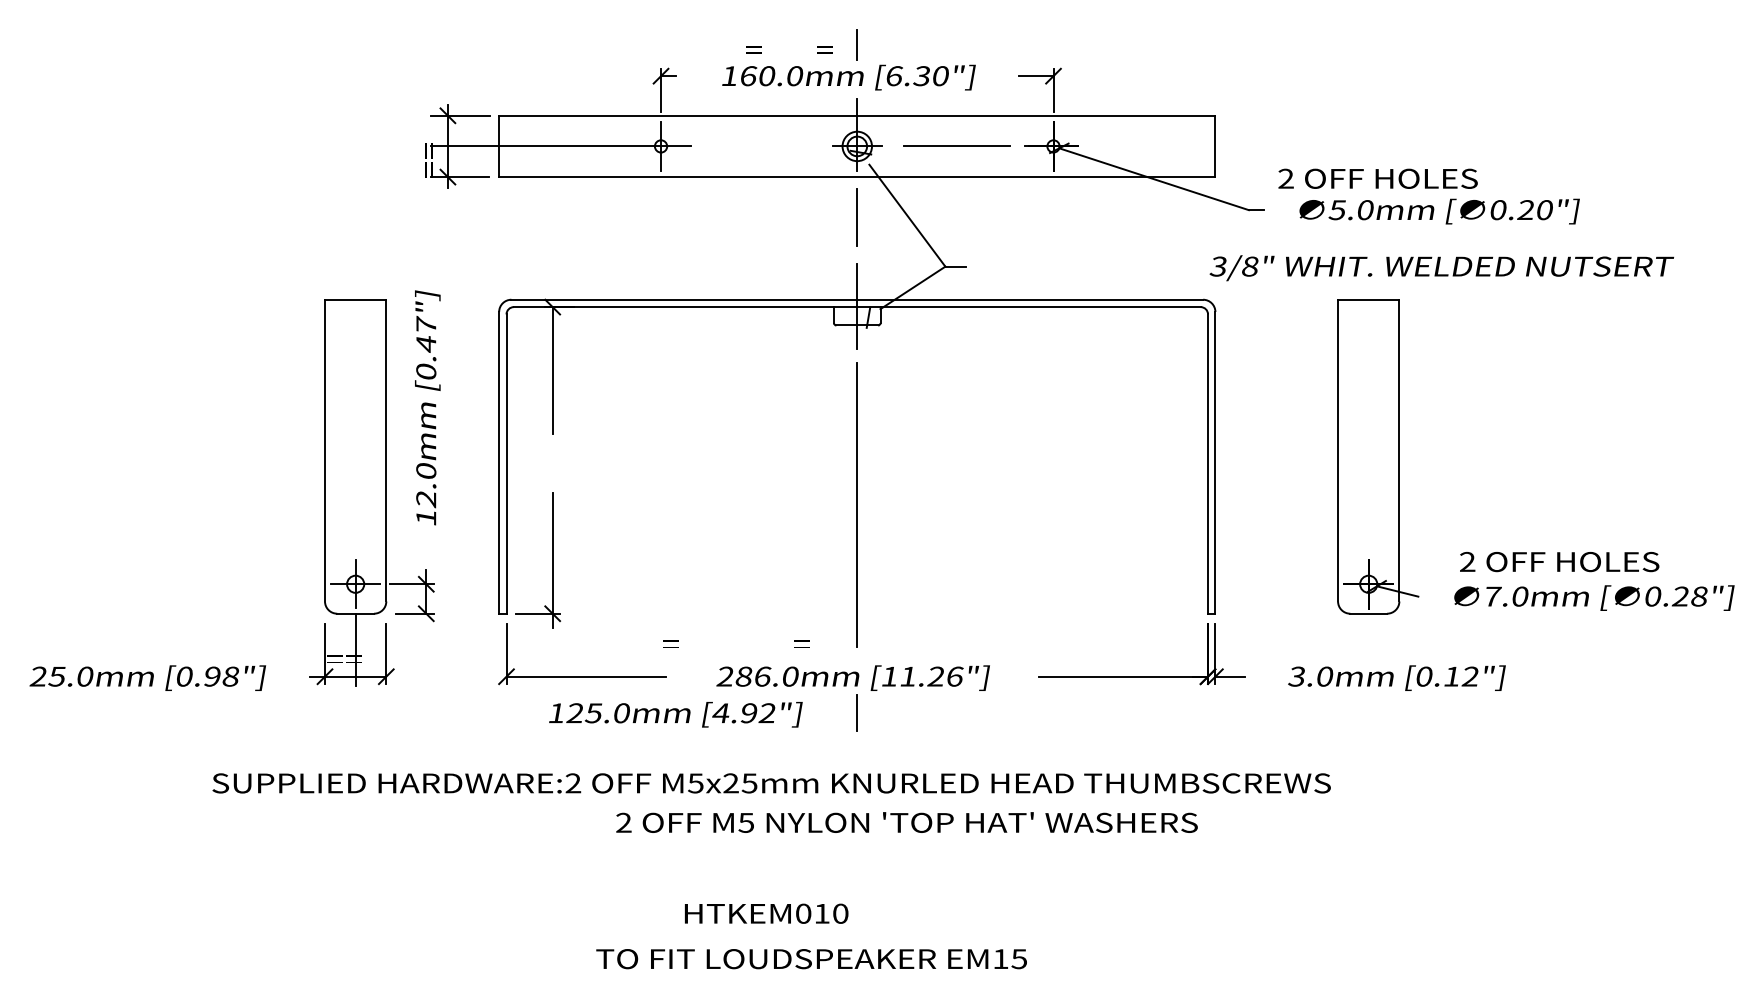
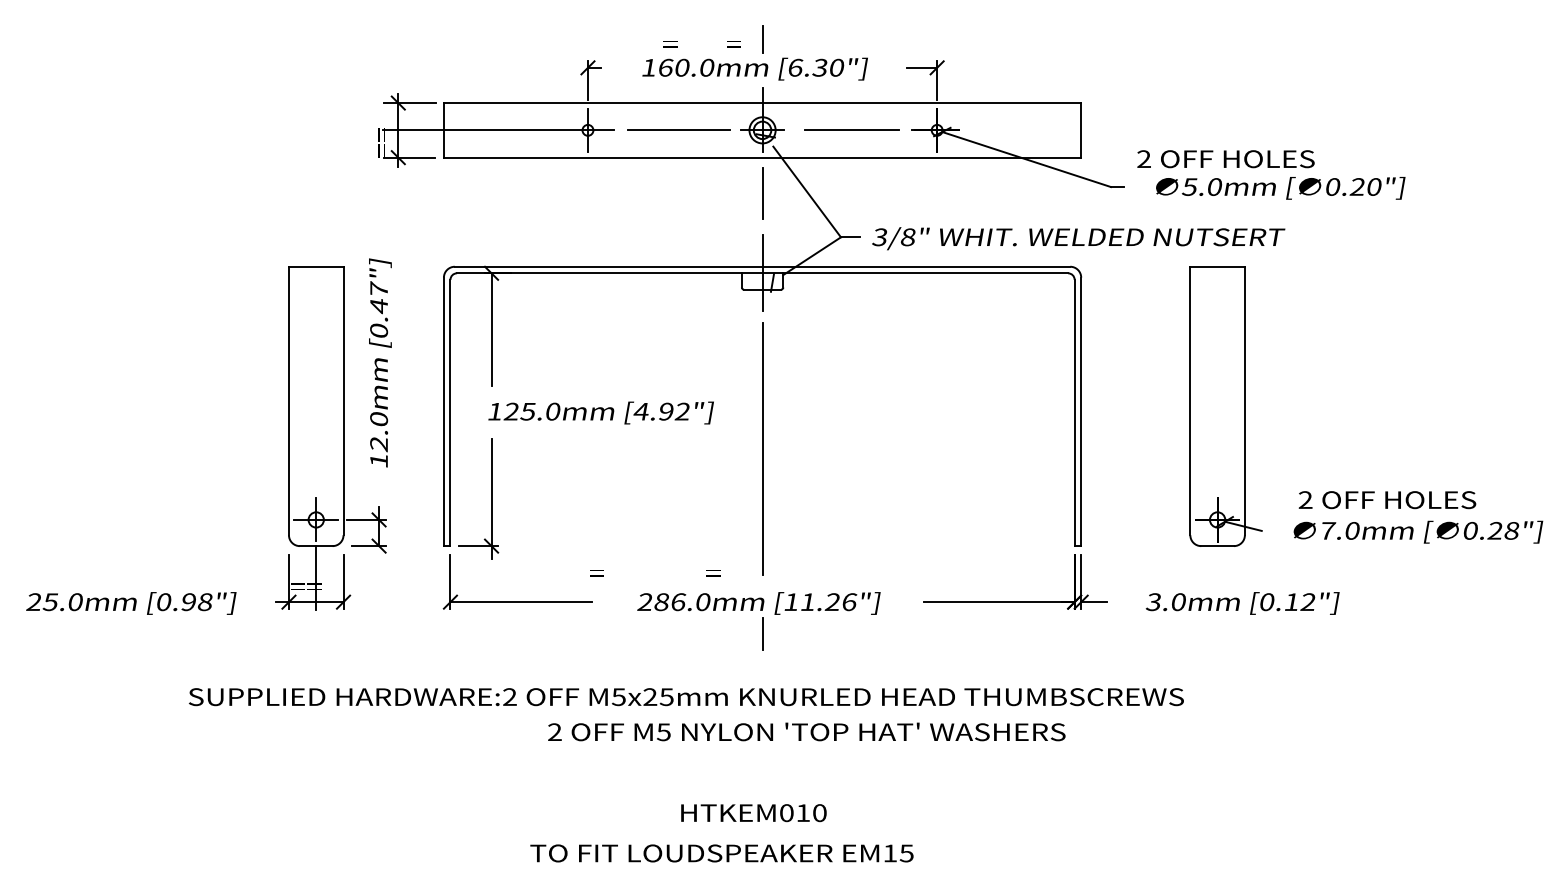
line: (762, 146) -> (678, 130), added
text: (1441, 267) -> (1078, 238), moved
text: (675, 714) -> (600, 412), moved
text: (766, 914) -> (753, 813), moved

